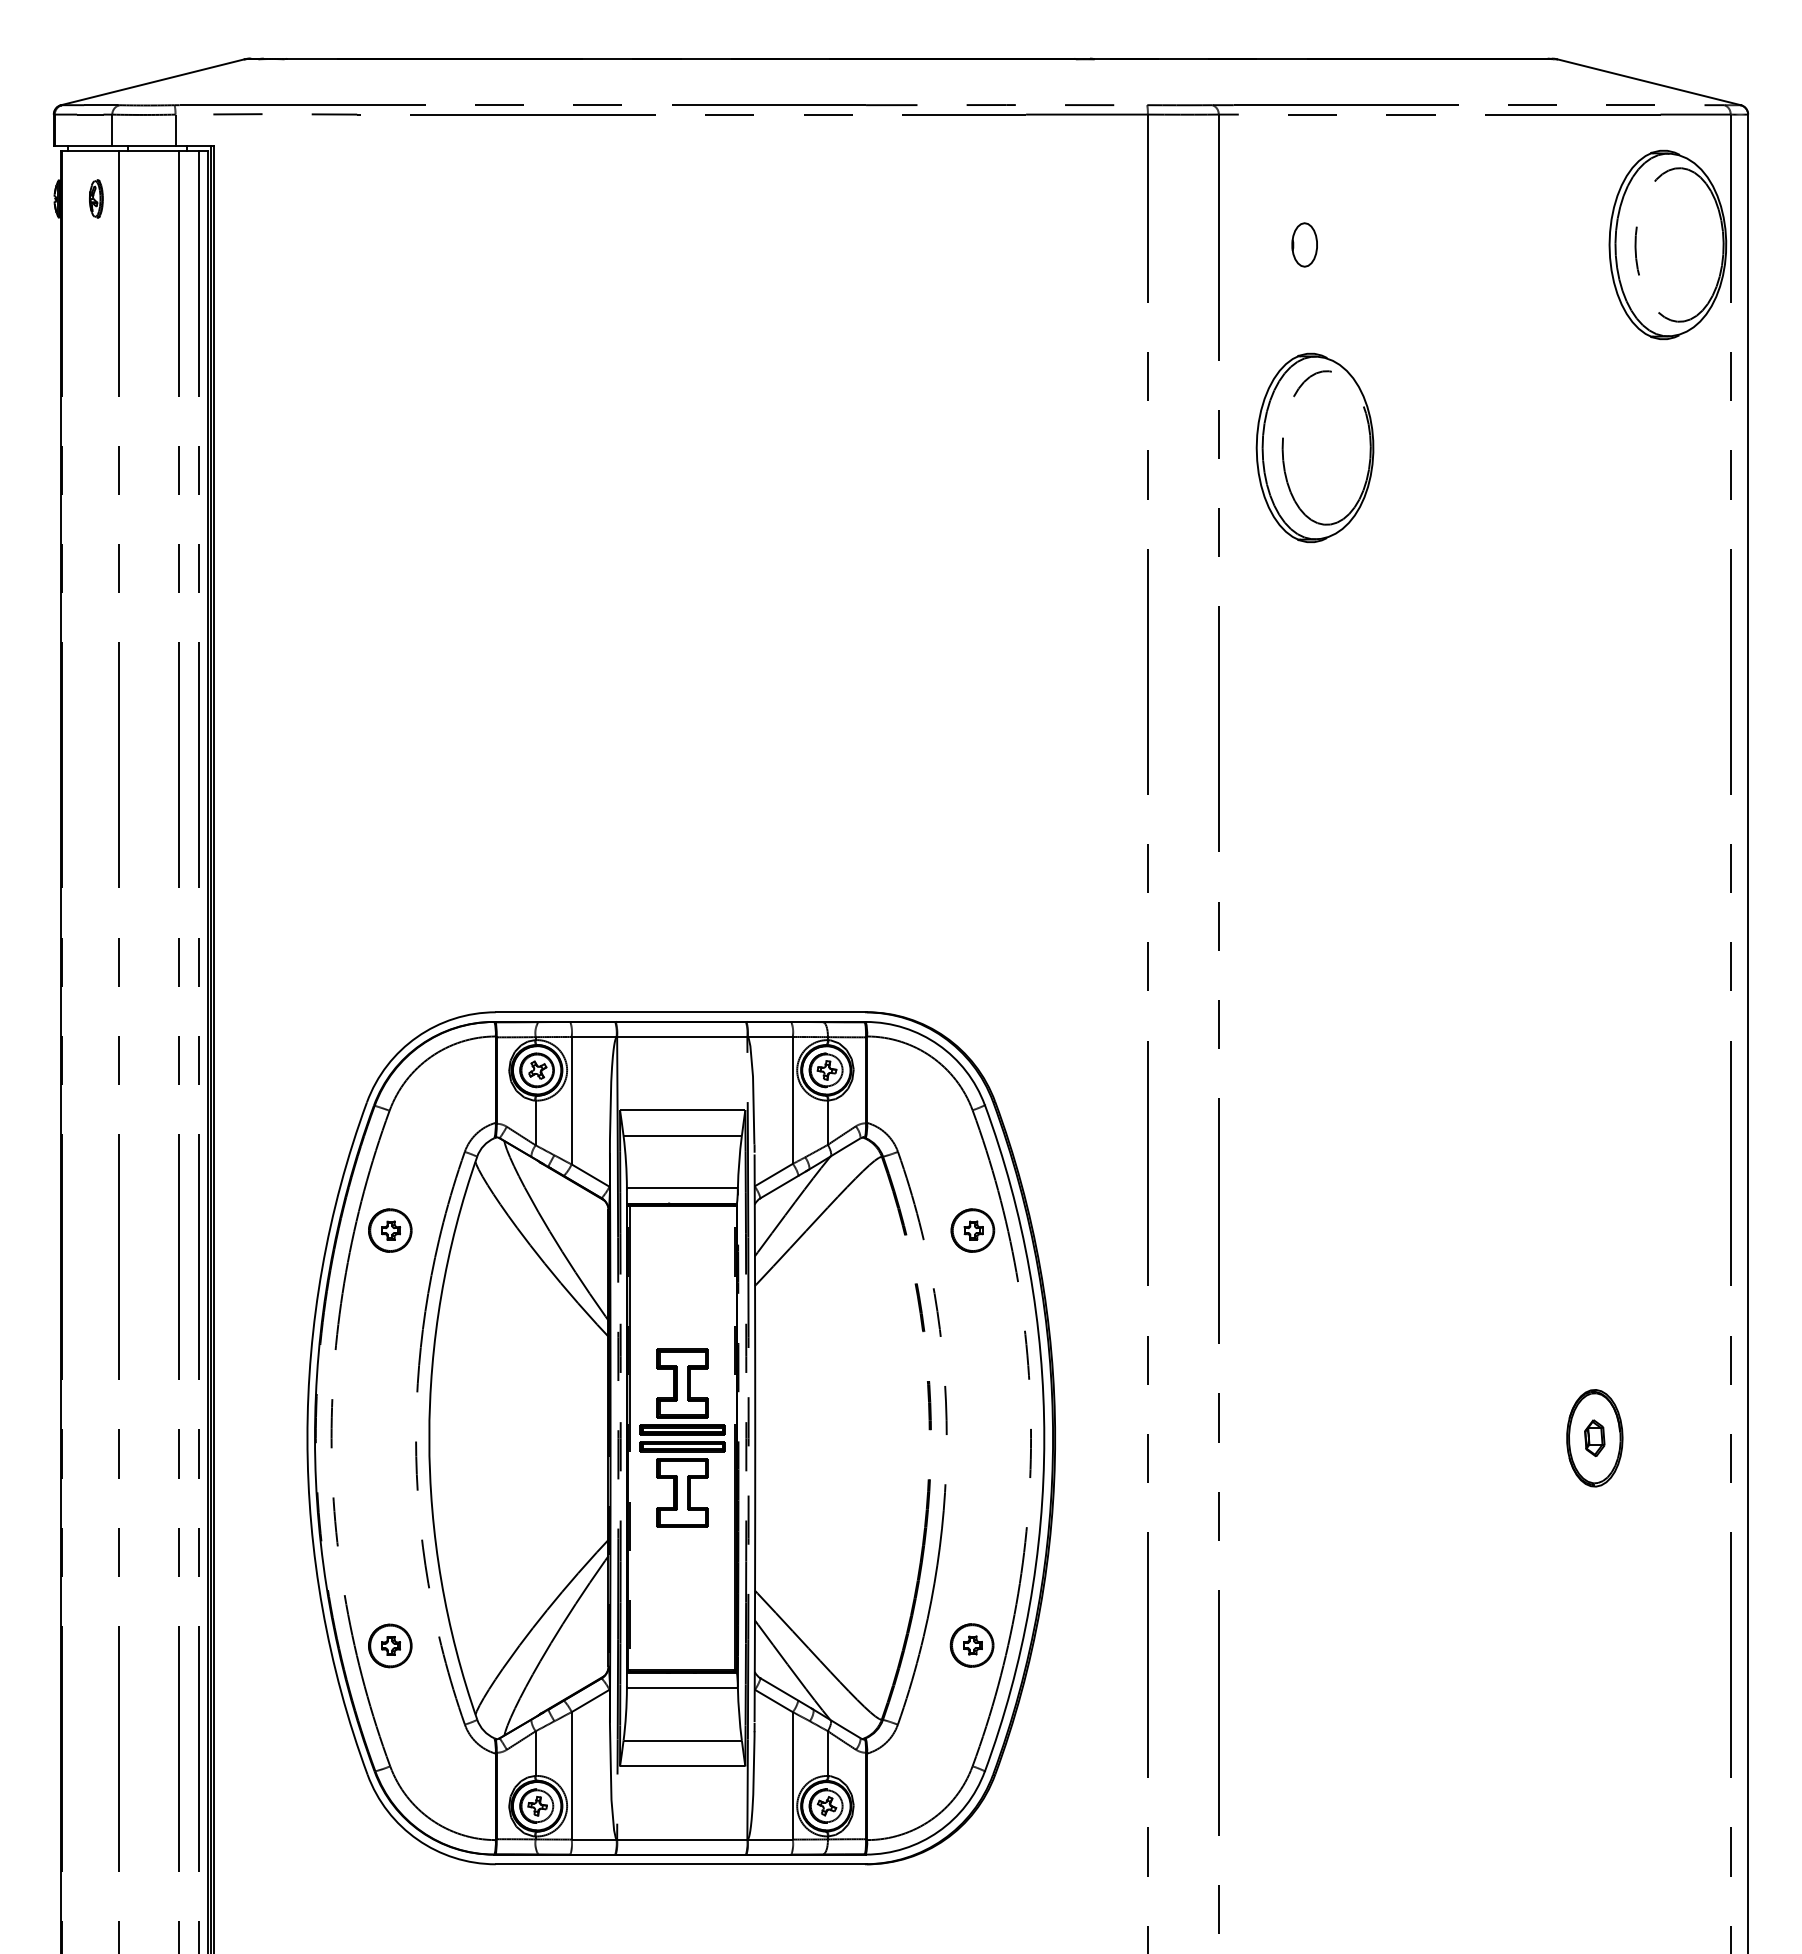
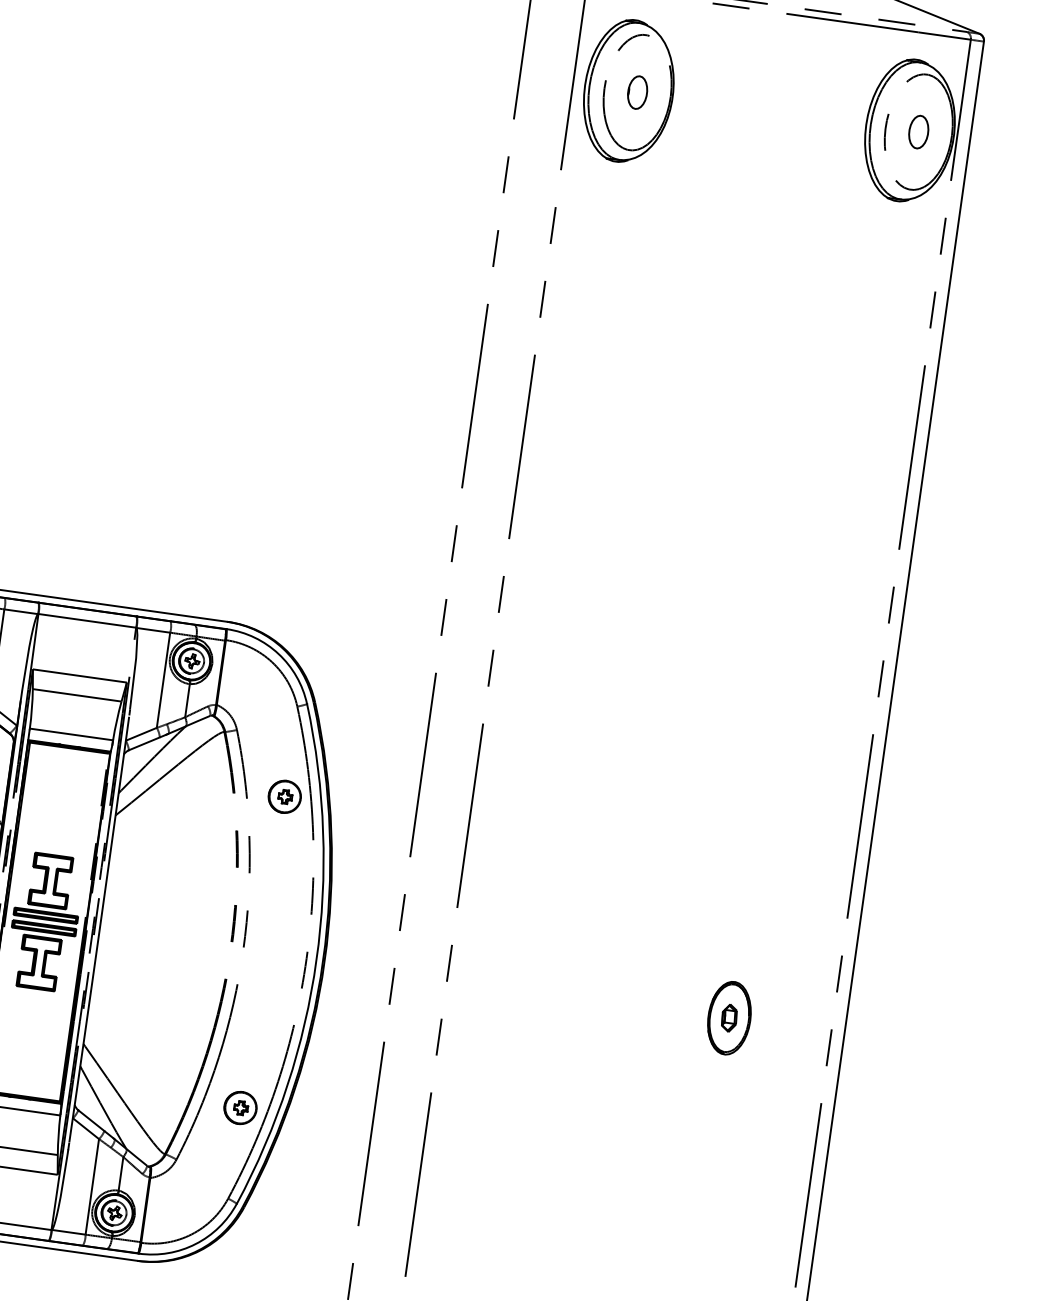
part: (1679, 244) -> (918, 131), added
part: (1314, 447) -> (628, 90), moved

